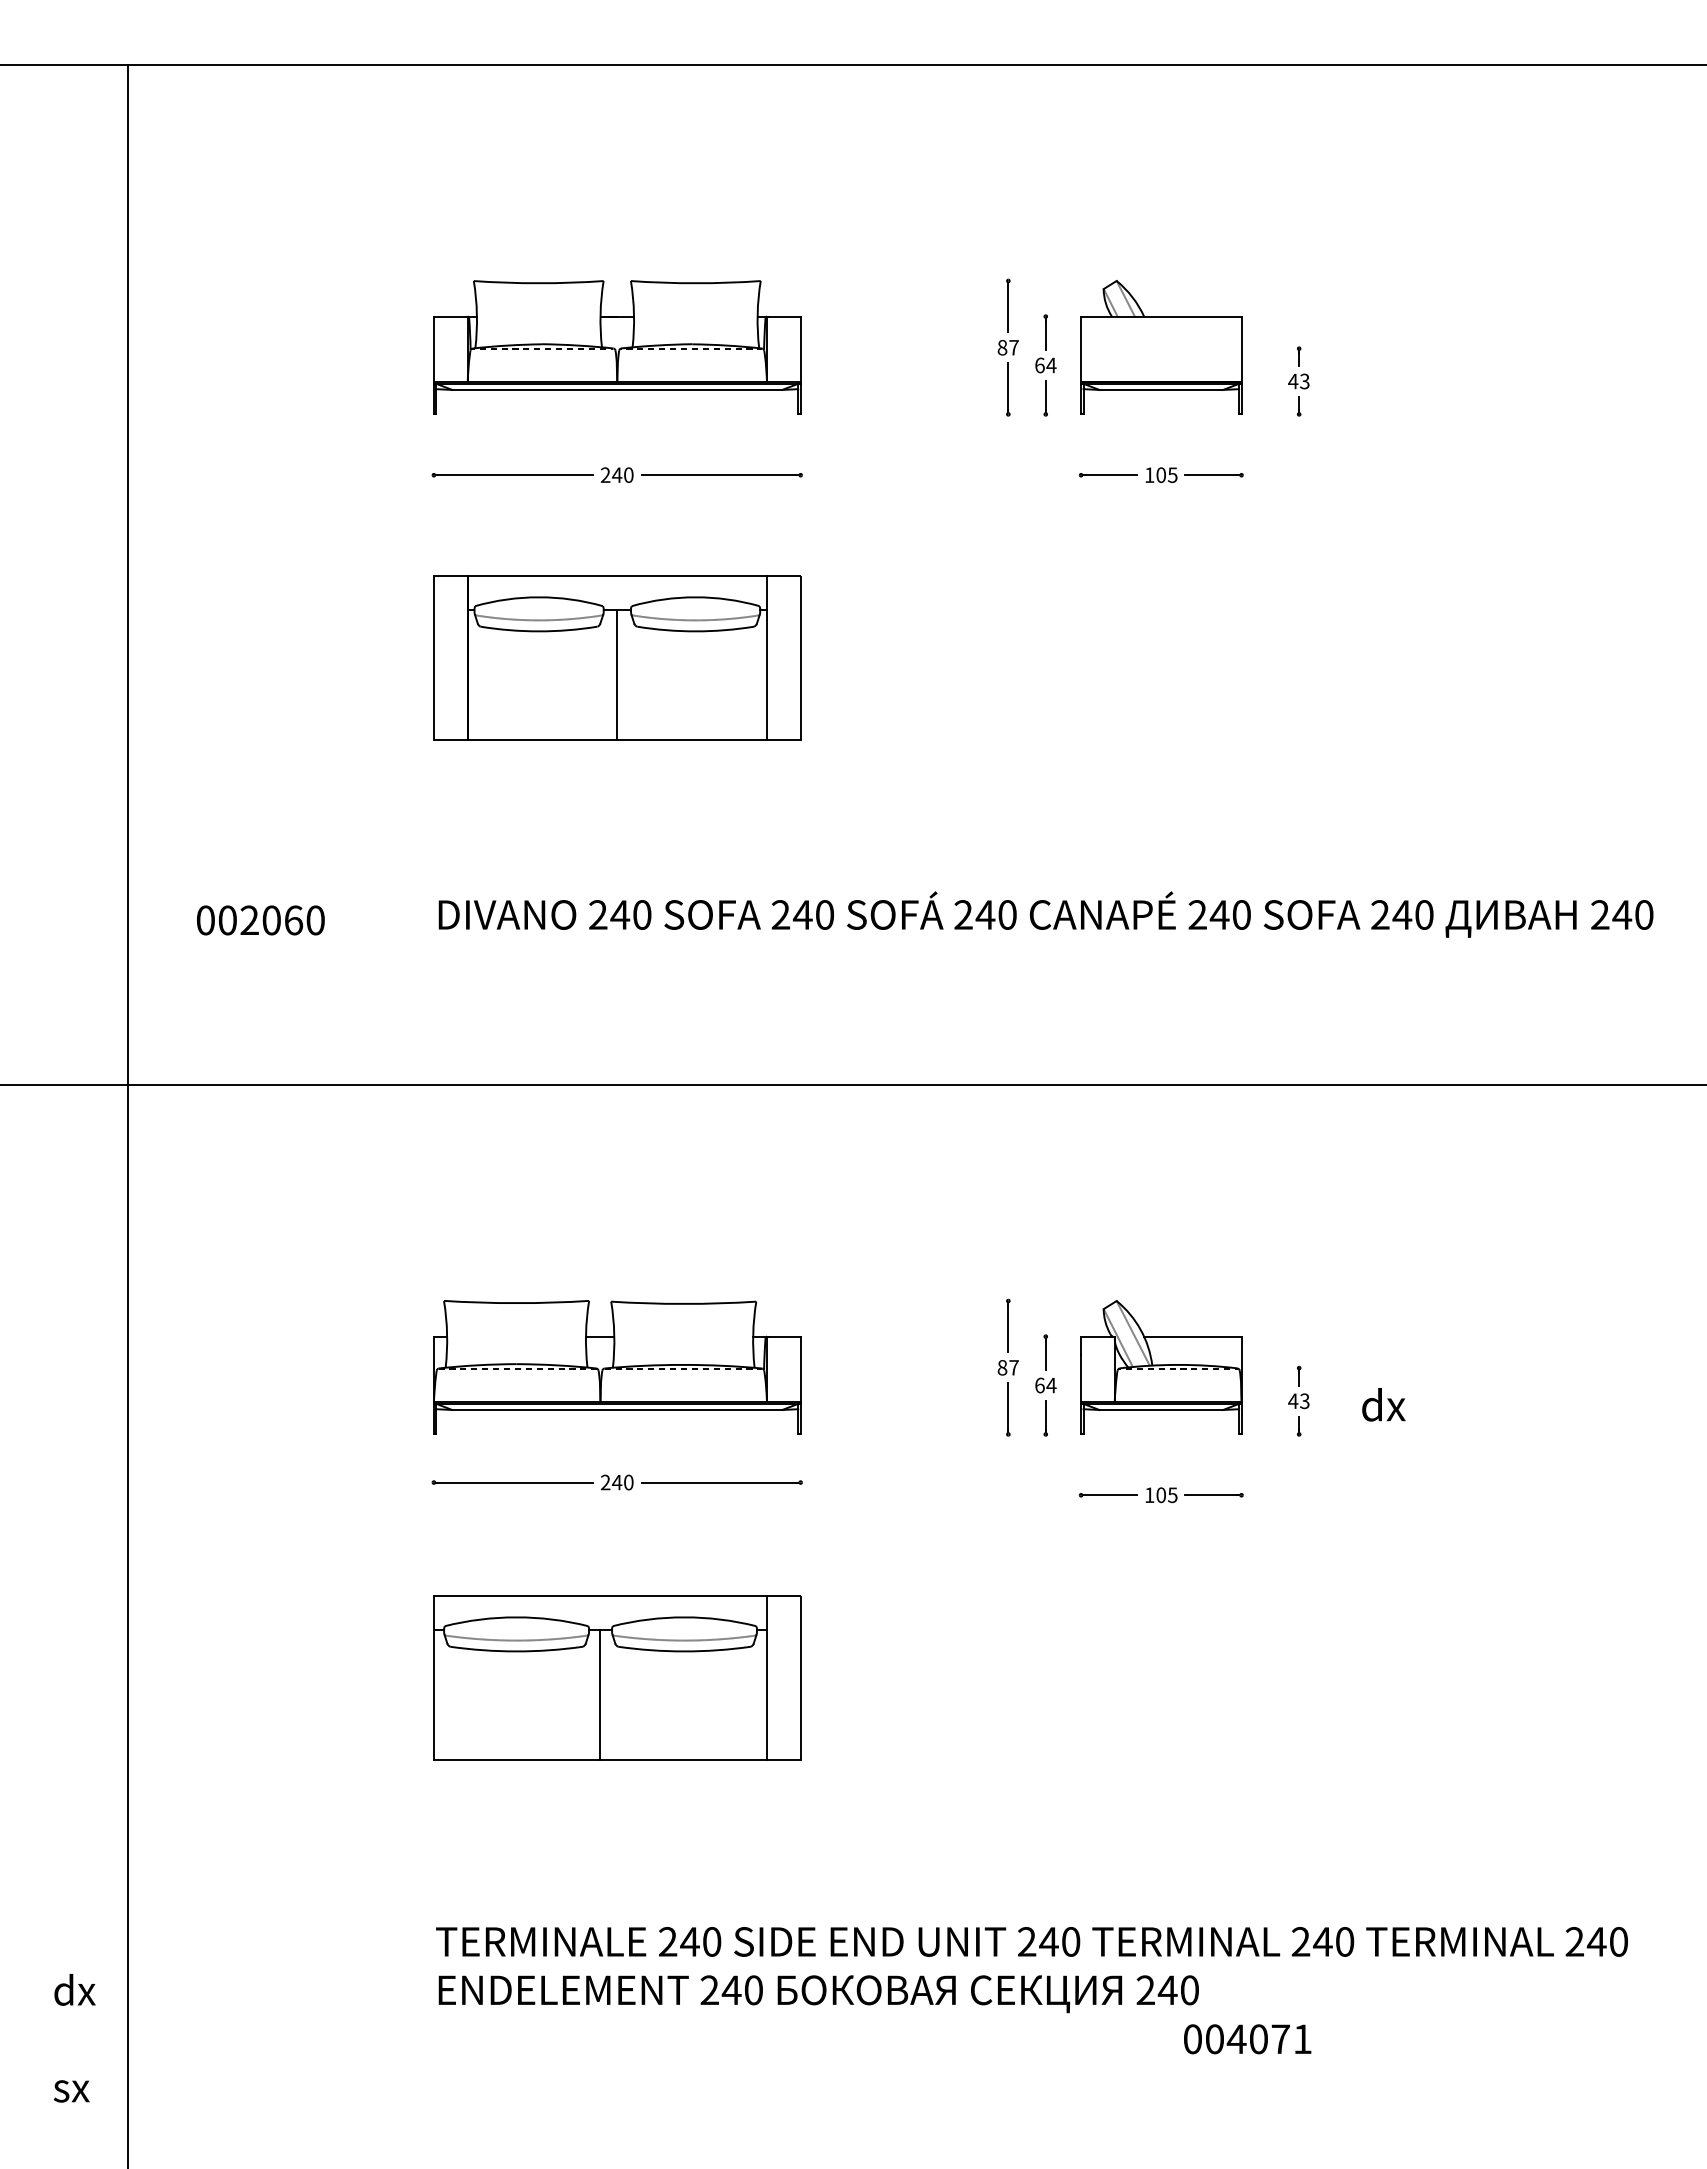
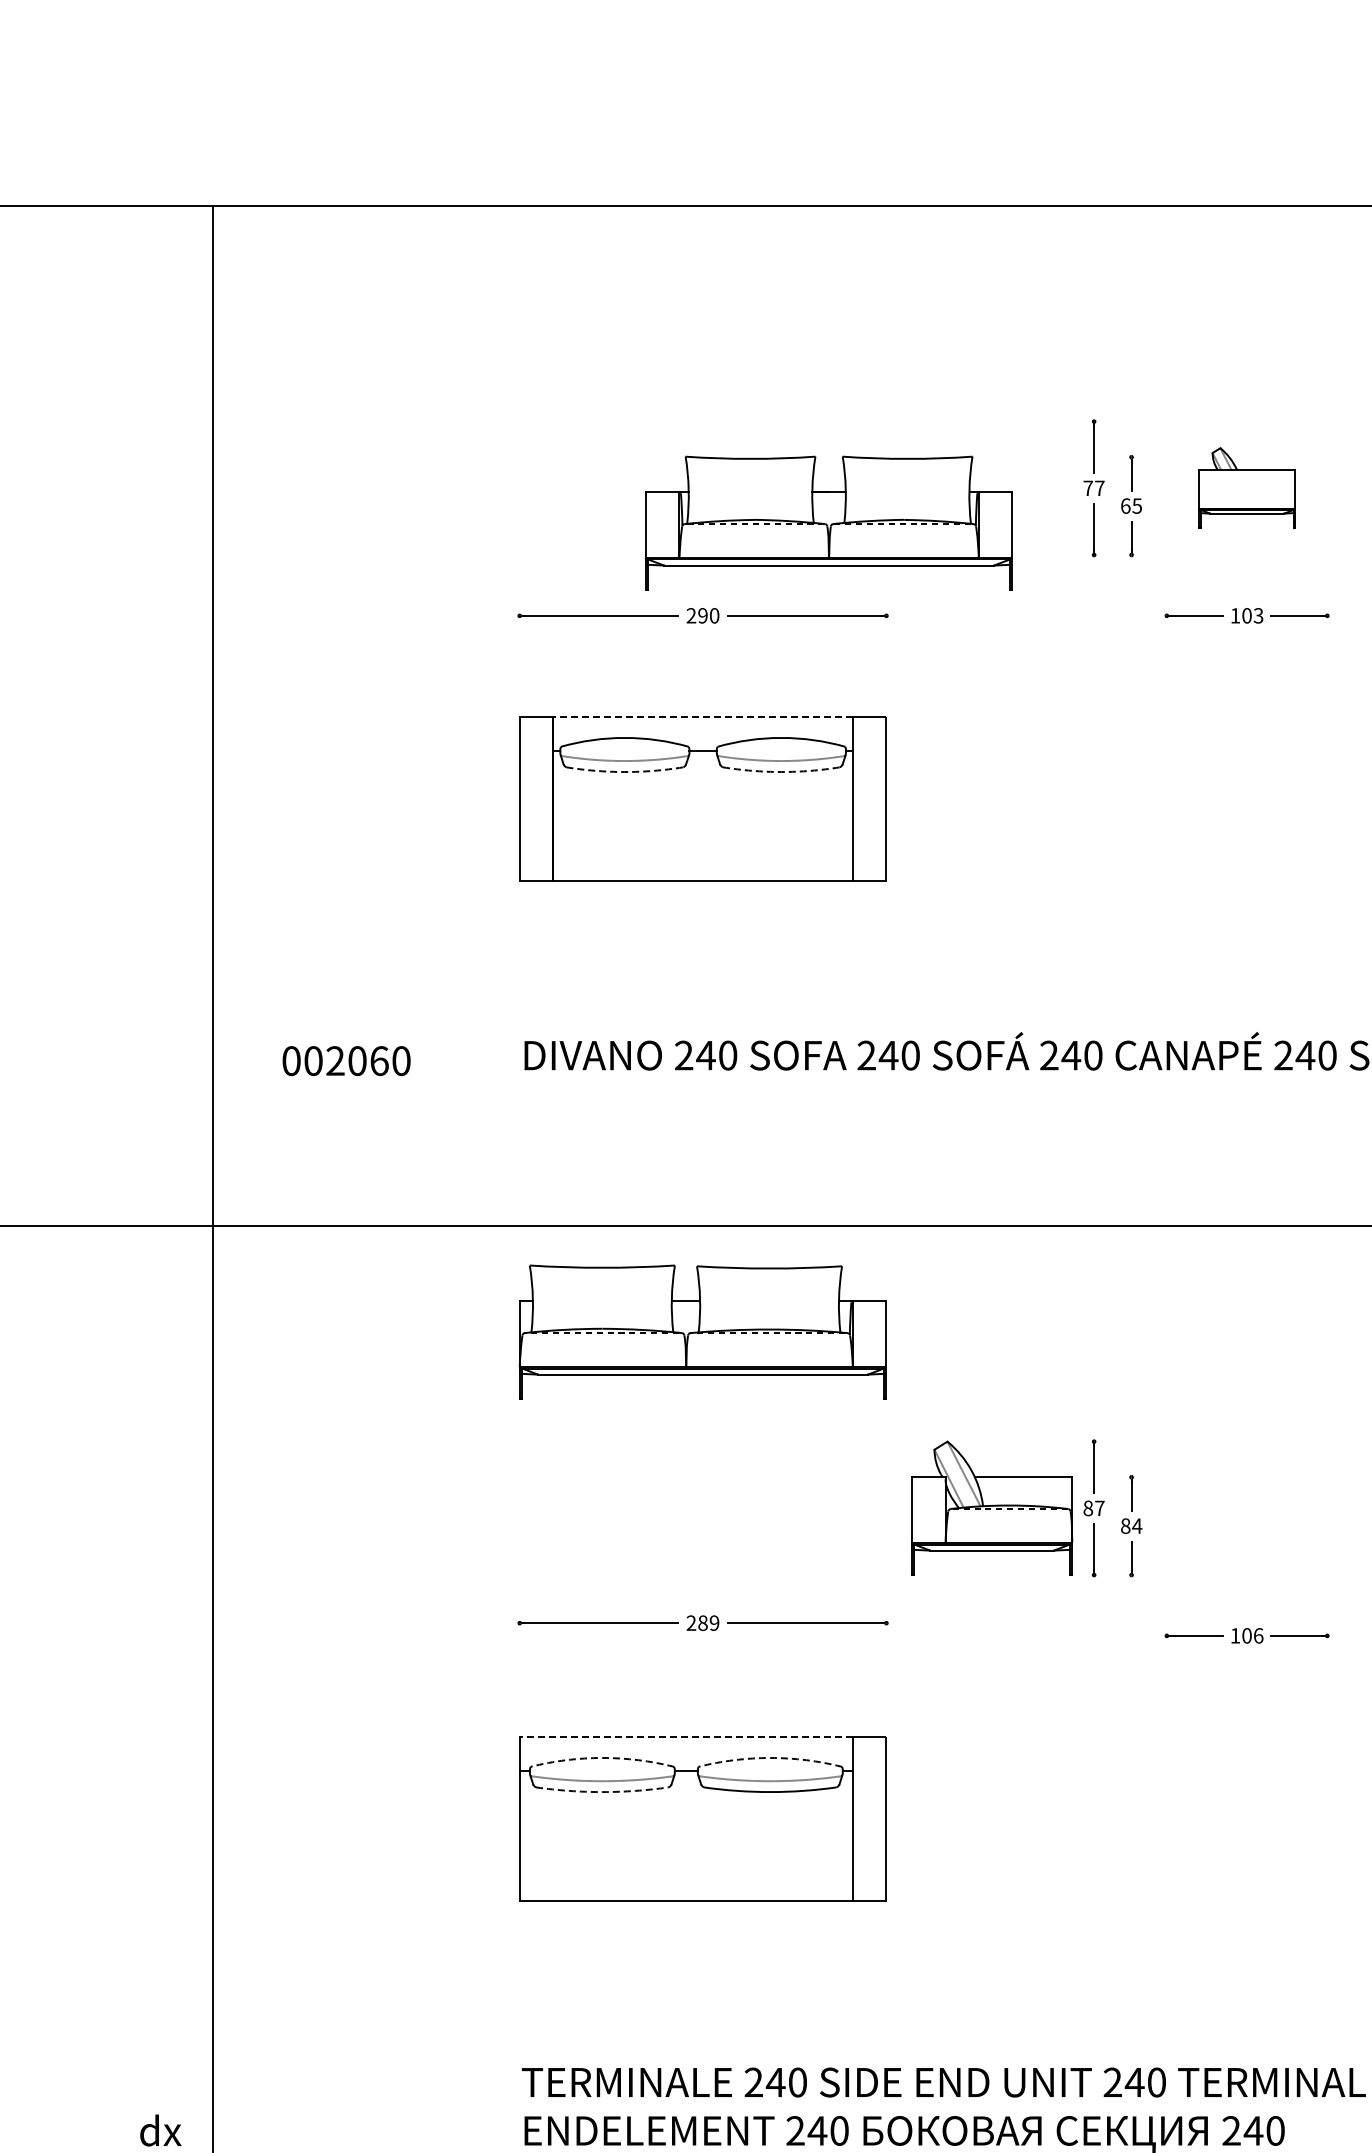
part: (617, 347) -> (829, 523), moved
text: (1002, 347) -> (1088, 488), 87 -> 77
part: (1161, 347) -> (1247, 488), size x0.6
text: (1051, 365) -> (1137, 506), 64 -> 65
text: (1172, 474) -> (1258, 615), 105 -> 103
text: (617, 475) -> (703, 616), 240 -> 290
line: (617, 576) -> (703, 717), solid -> dashed
arc: (539, 631) -> (625, 772), solid -> dashed
arc: (695, 631) -> (781, 772), solid -> dashed
line: (617, 674) -> (703, 815), removed
part: (617, 1367) -> (703, 1332), moved
part: (1161, 1367) -> (992, 1508), moved
text: (1039, 1385) -> (1125, 1526), 64 -> 84
text: (622, 1482) -> (708, 1623), 240 -> 289
text: (1172, 1494) -> (1258, 1635), 105 -> 106
line: (600, 1596) -> (686, 1737), solid -> dashed
arc: (516, 1617) -> (602, 1758), solid -> dashed
arc: (684, 1617) -> (770, 1758), solid -> dashed
arc: (516, 1651) -> (602, 1792), solid -> dashed
line: (600, 1694) -> (686, 1835), removed

